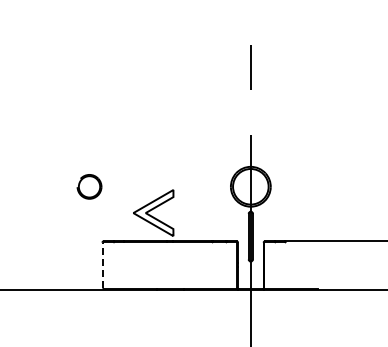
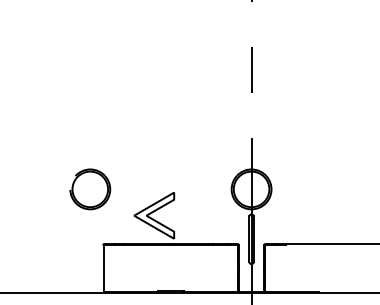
part: (89, 186) -> (90, 189), size x1.67
line: (103, 265) -> (104, 268), dashed -> solid

